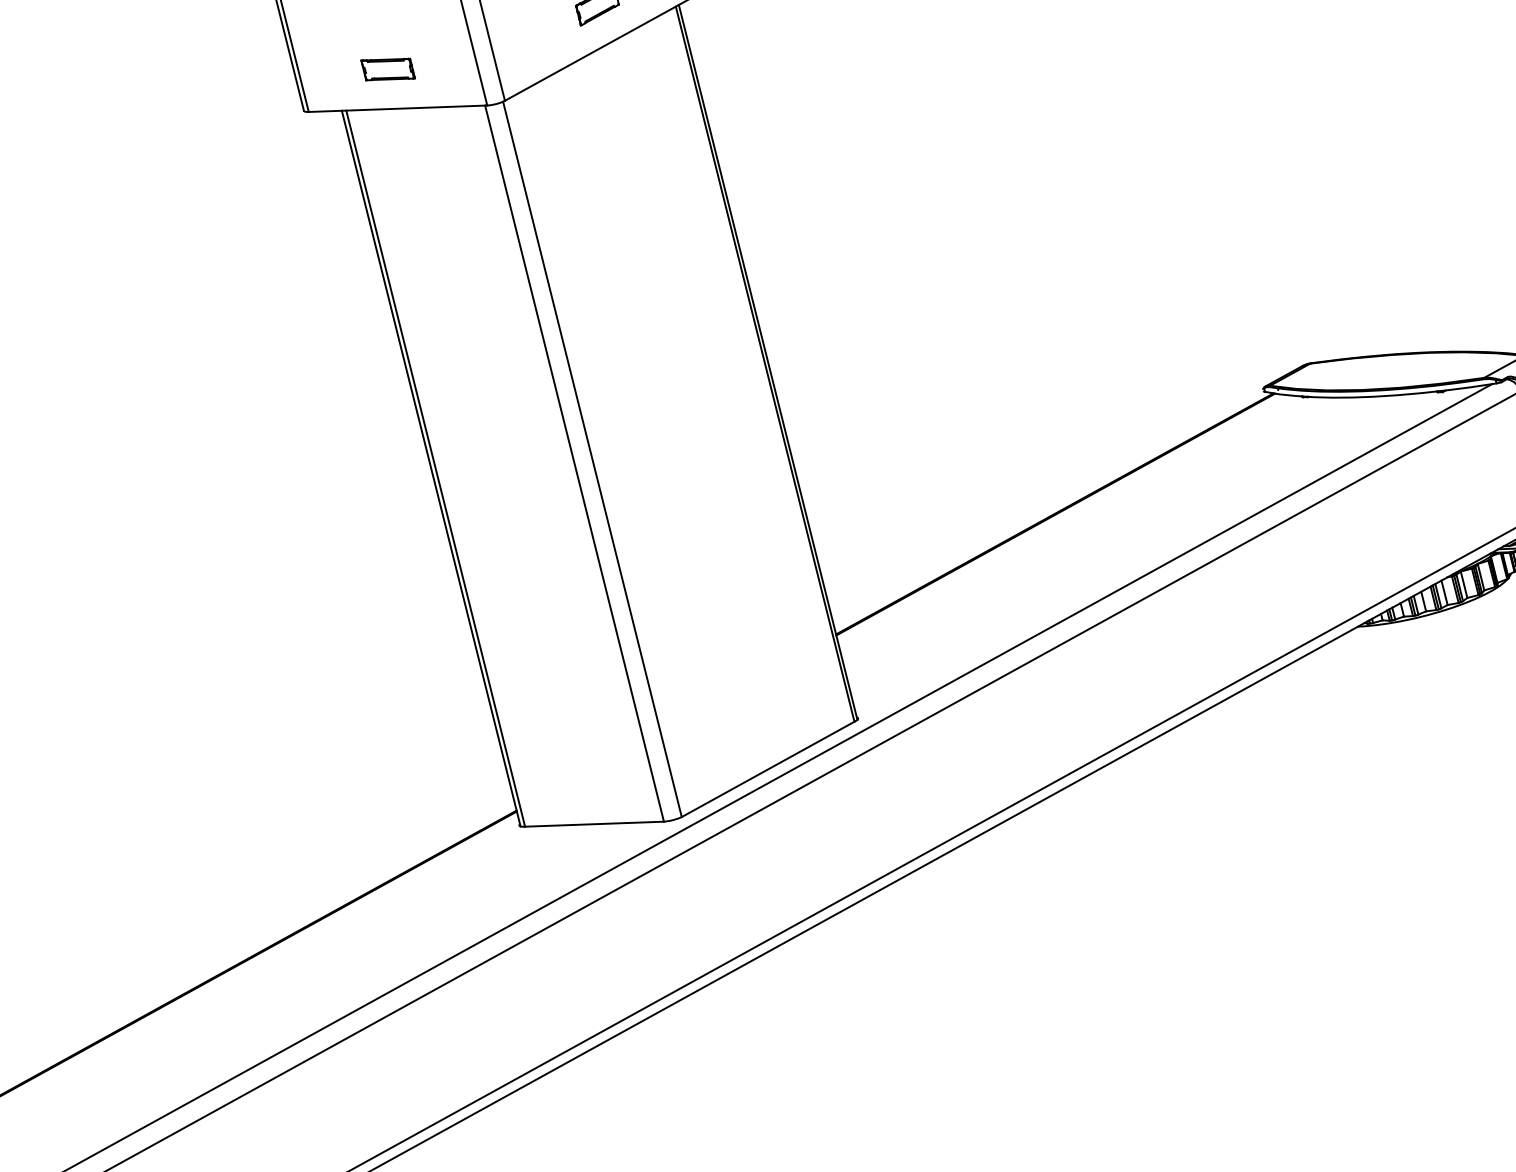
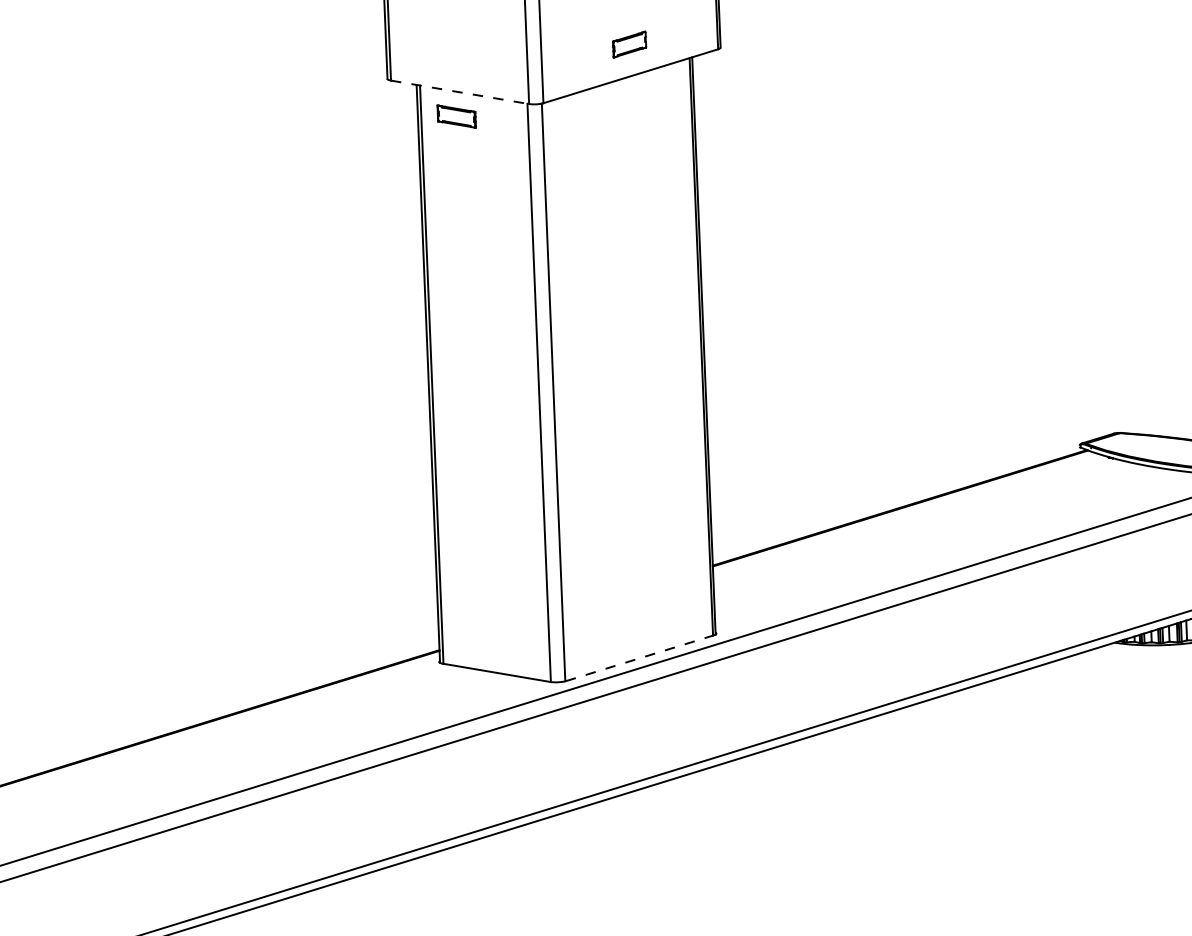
part: (387, 69) -> (456, 116), moved
line: (398, 108) -> (460, 92), solid -> dashed
line: (769, 769) -> (640, 658), solid -> dashed

